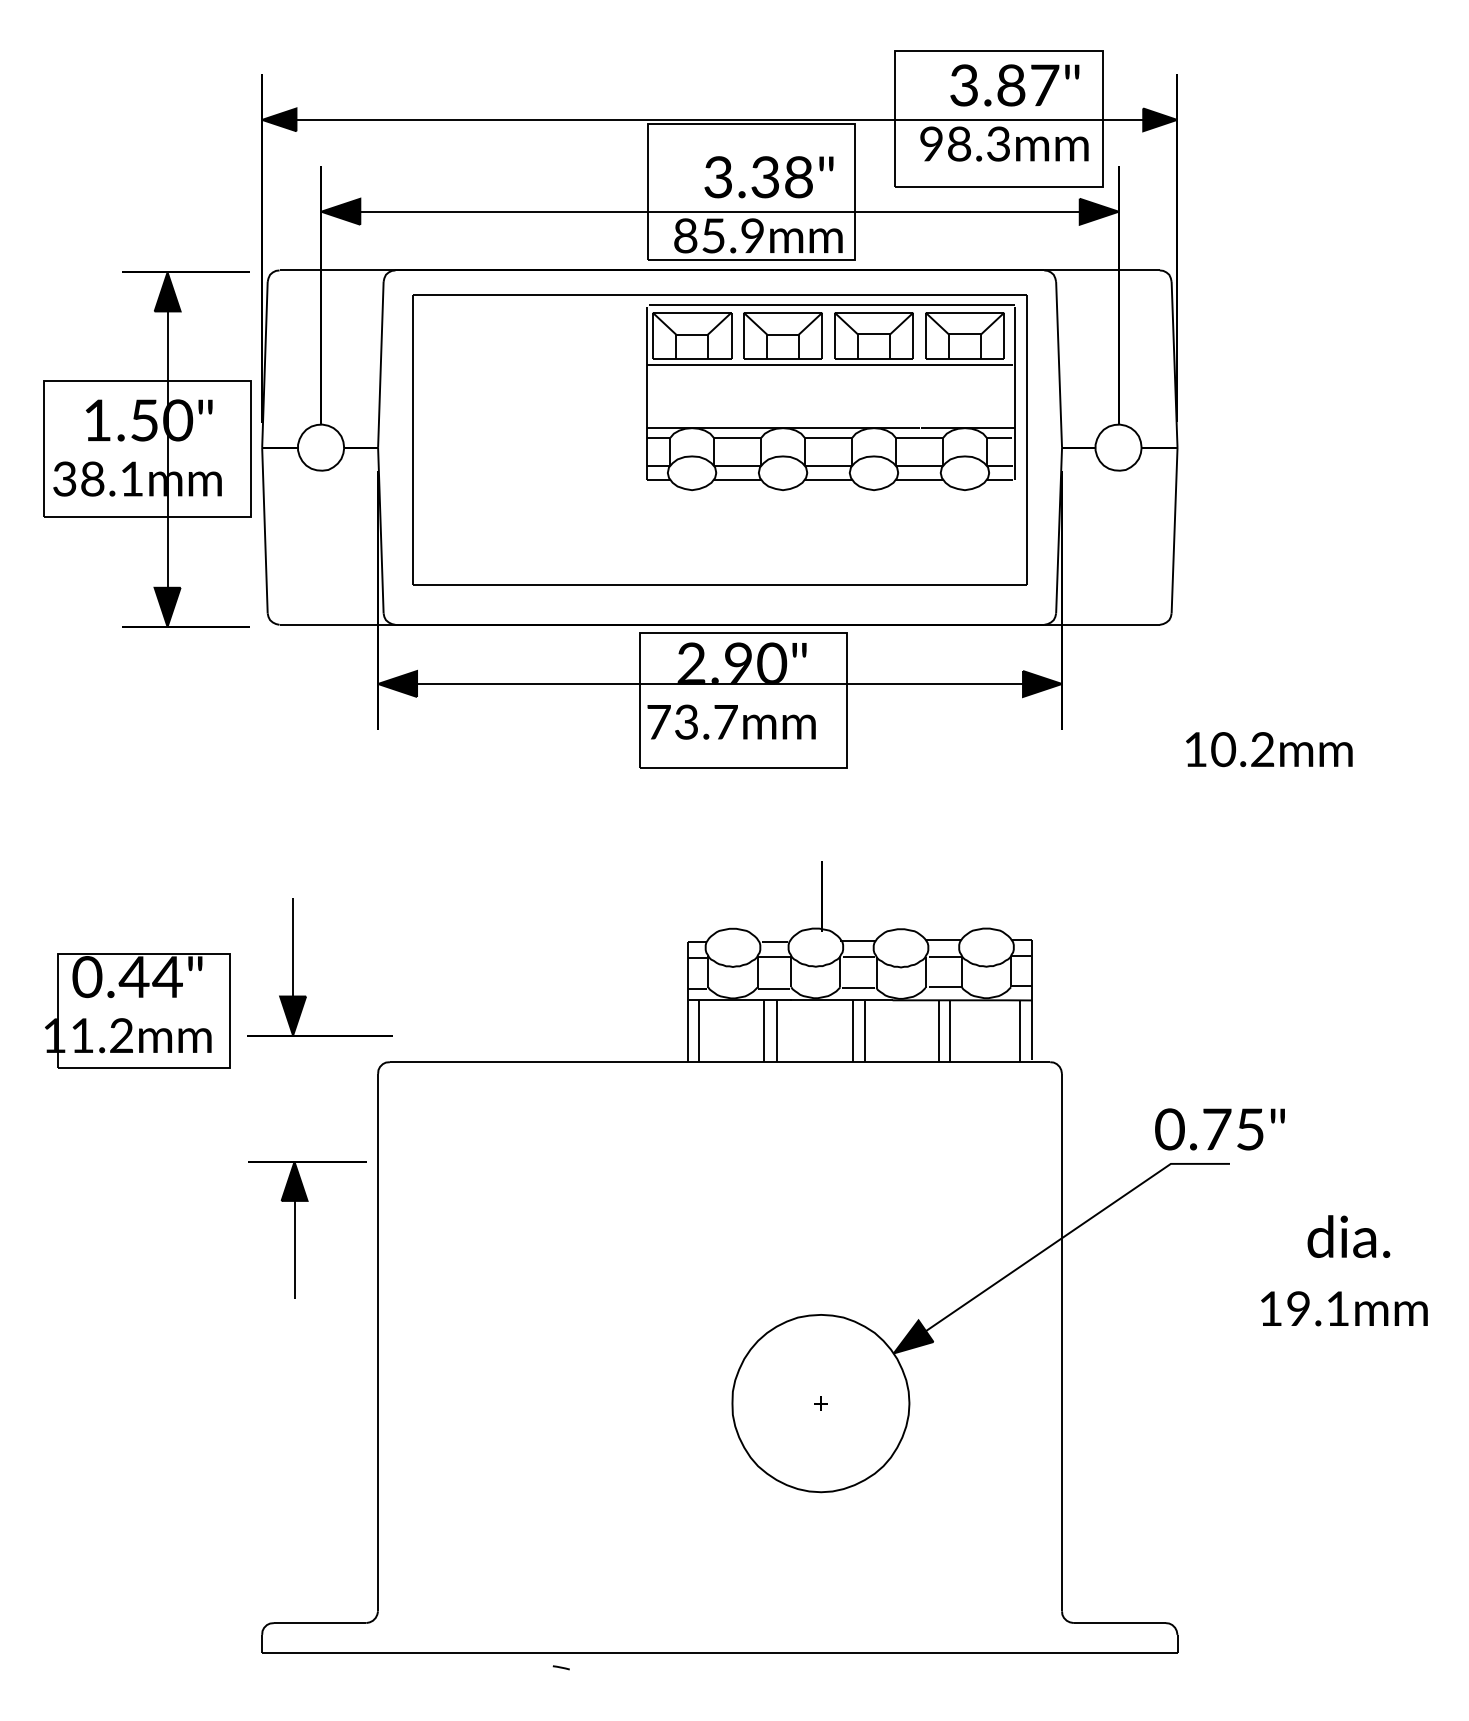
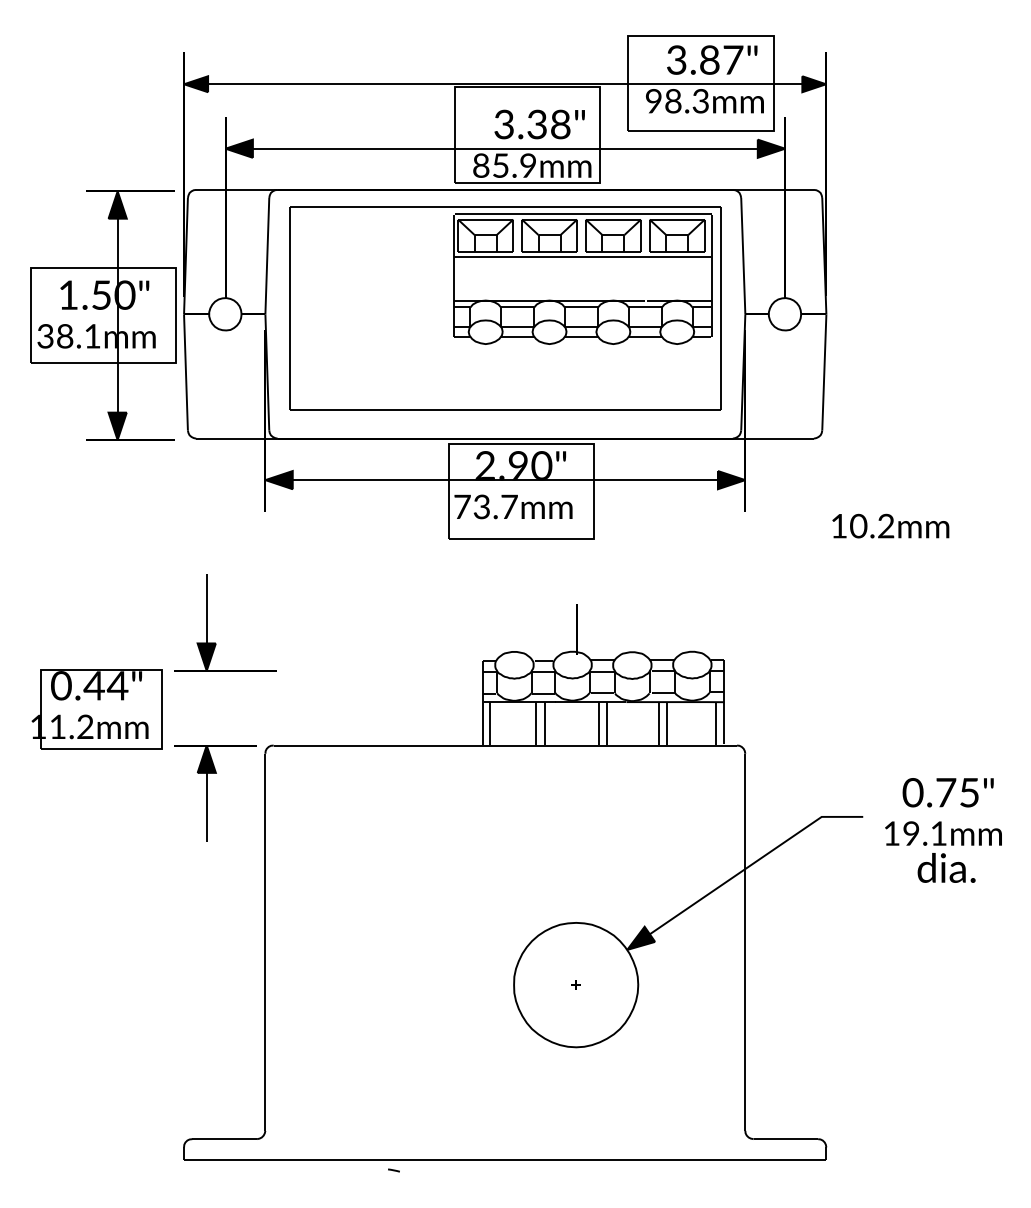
part: (294, 966) -> (207, 622), moved
text: (1219, 1129) -> (947, 792), moved
part: (295, 1230) -> (207, 793), moved
text: (1344, 1308) -> (943, 833), moved

